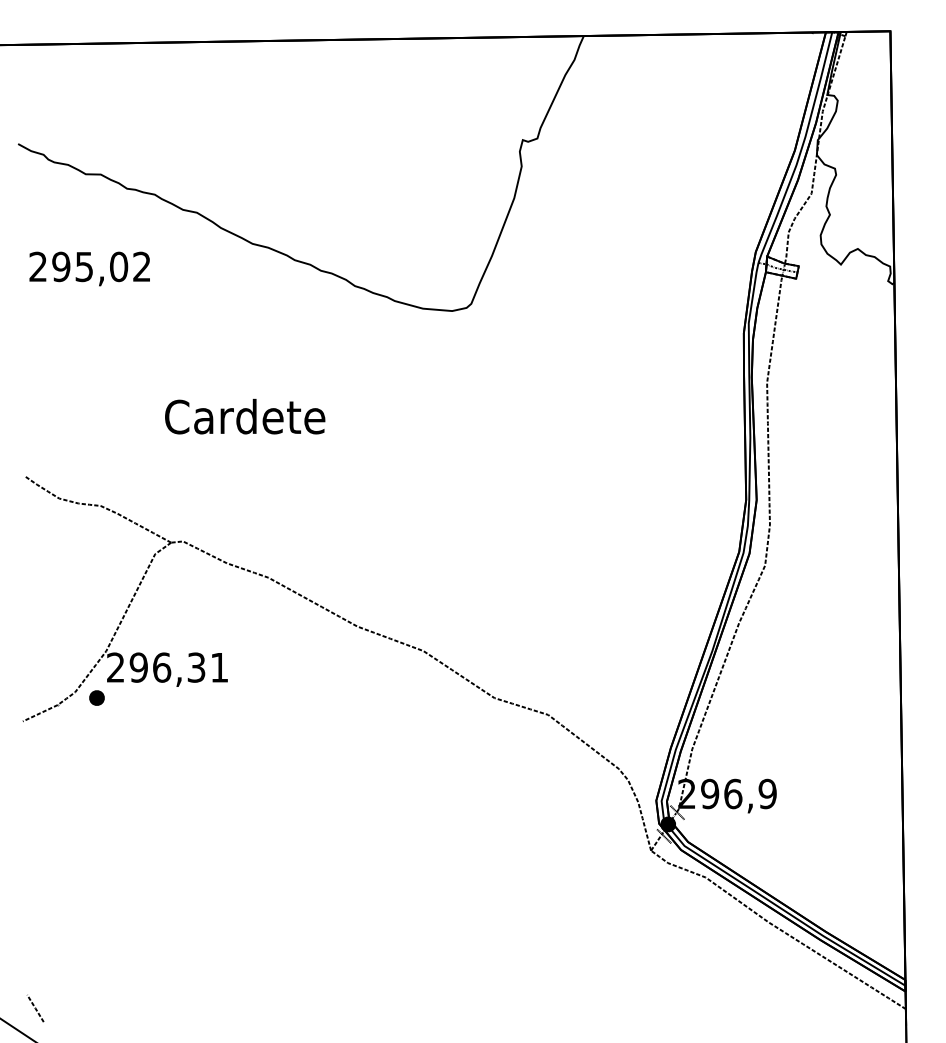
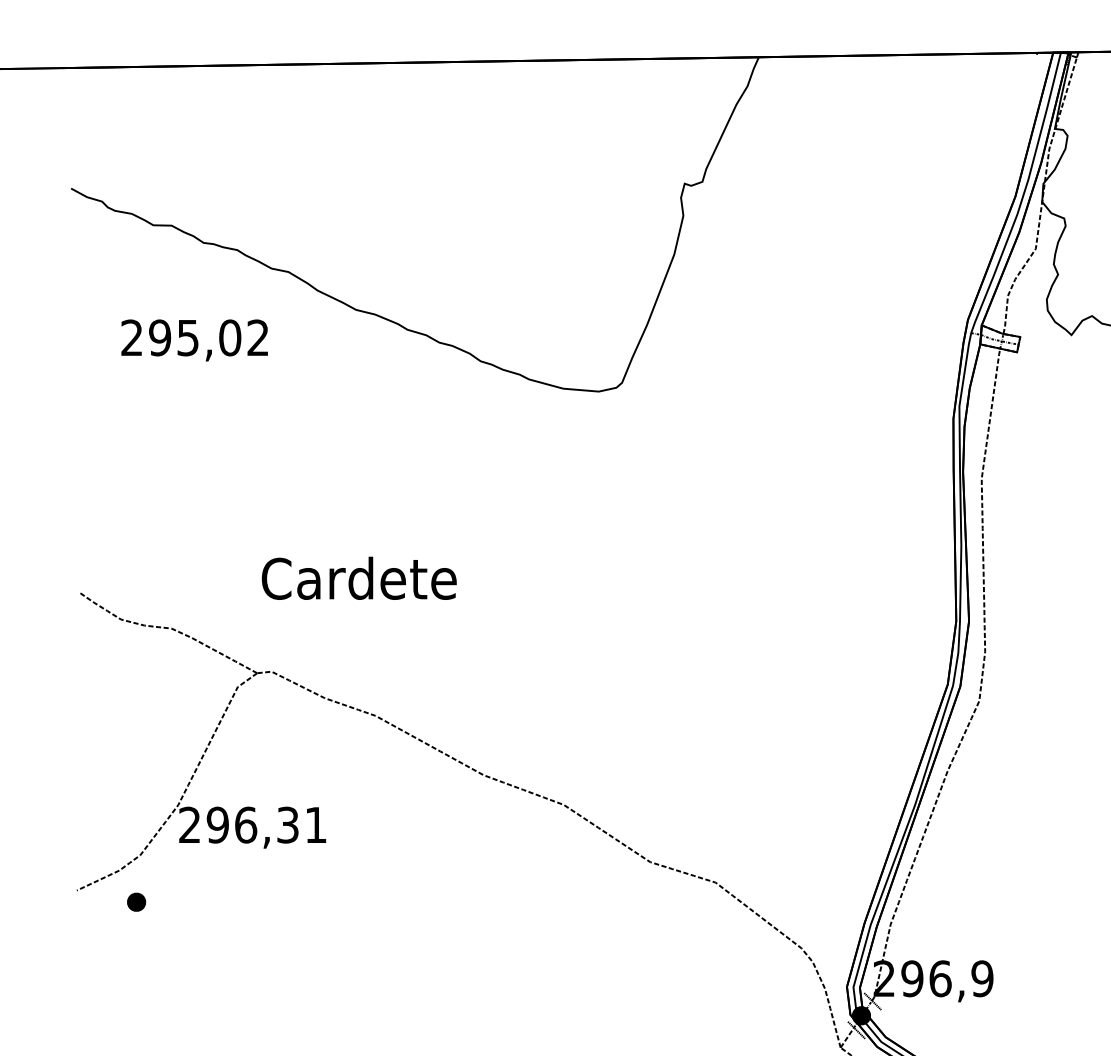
text: (89, 268) -> (194, 339), moved
text: (245, 416) -> (359, 578), moved
part: (96, 697) -> (135, 901), moved

